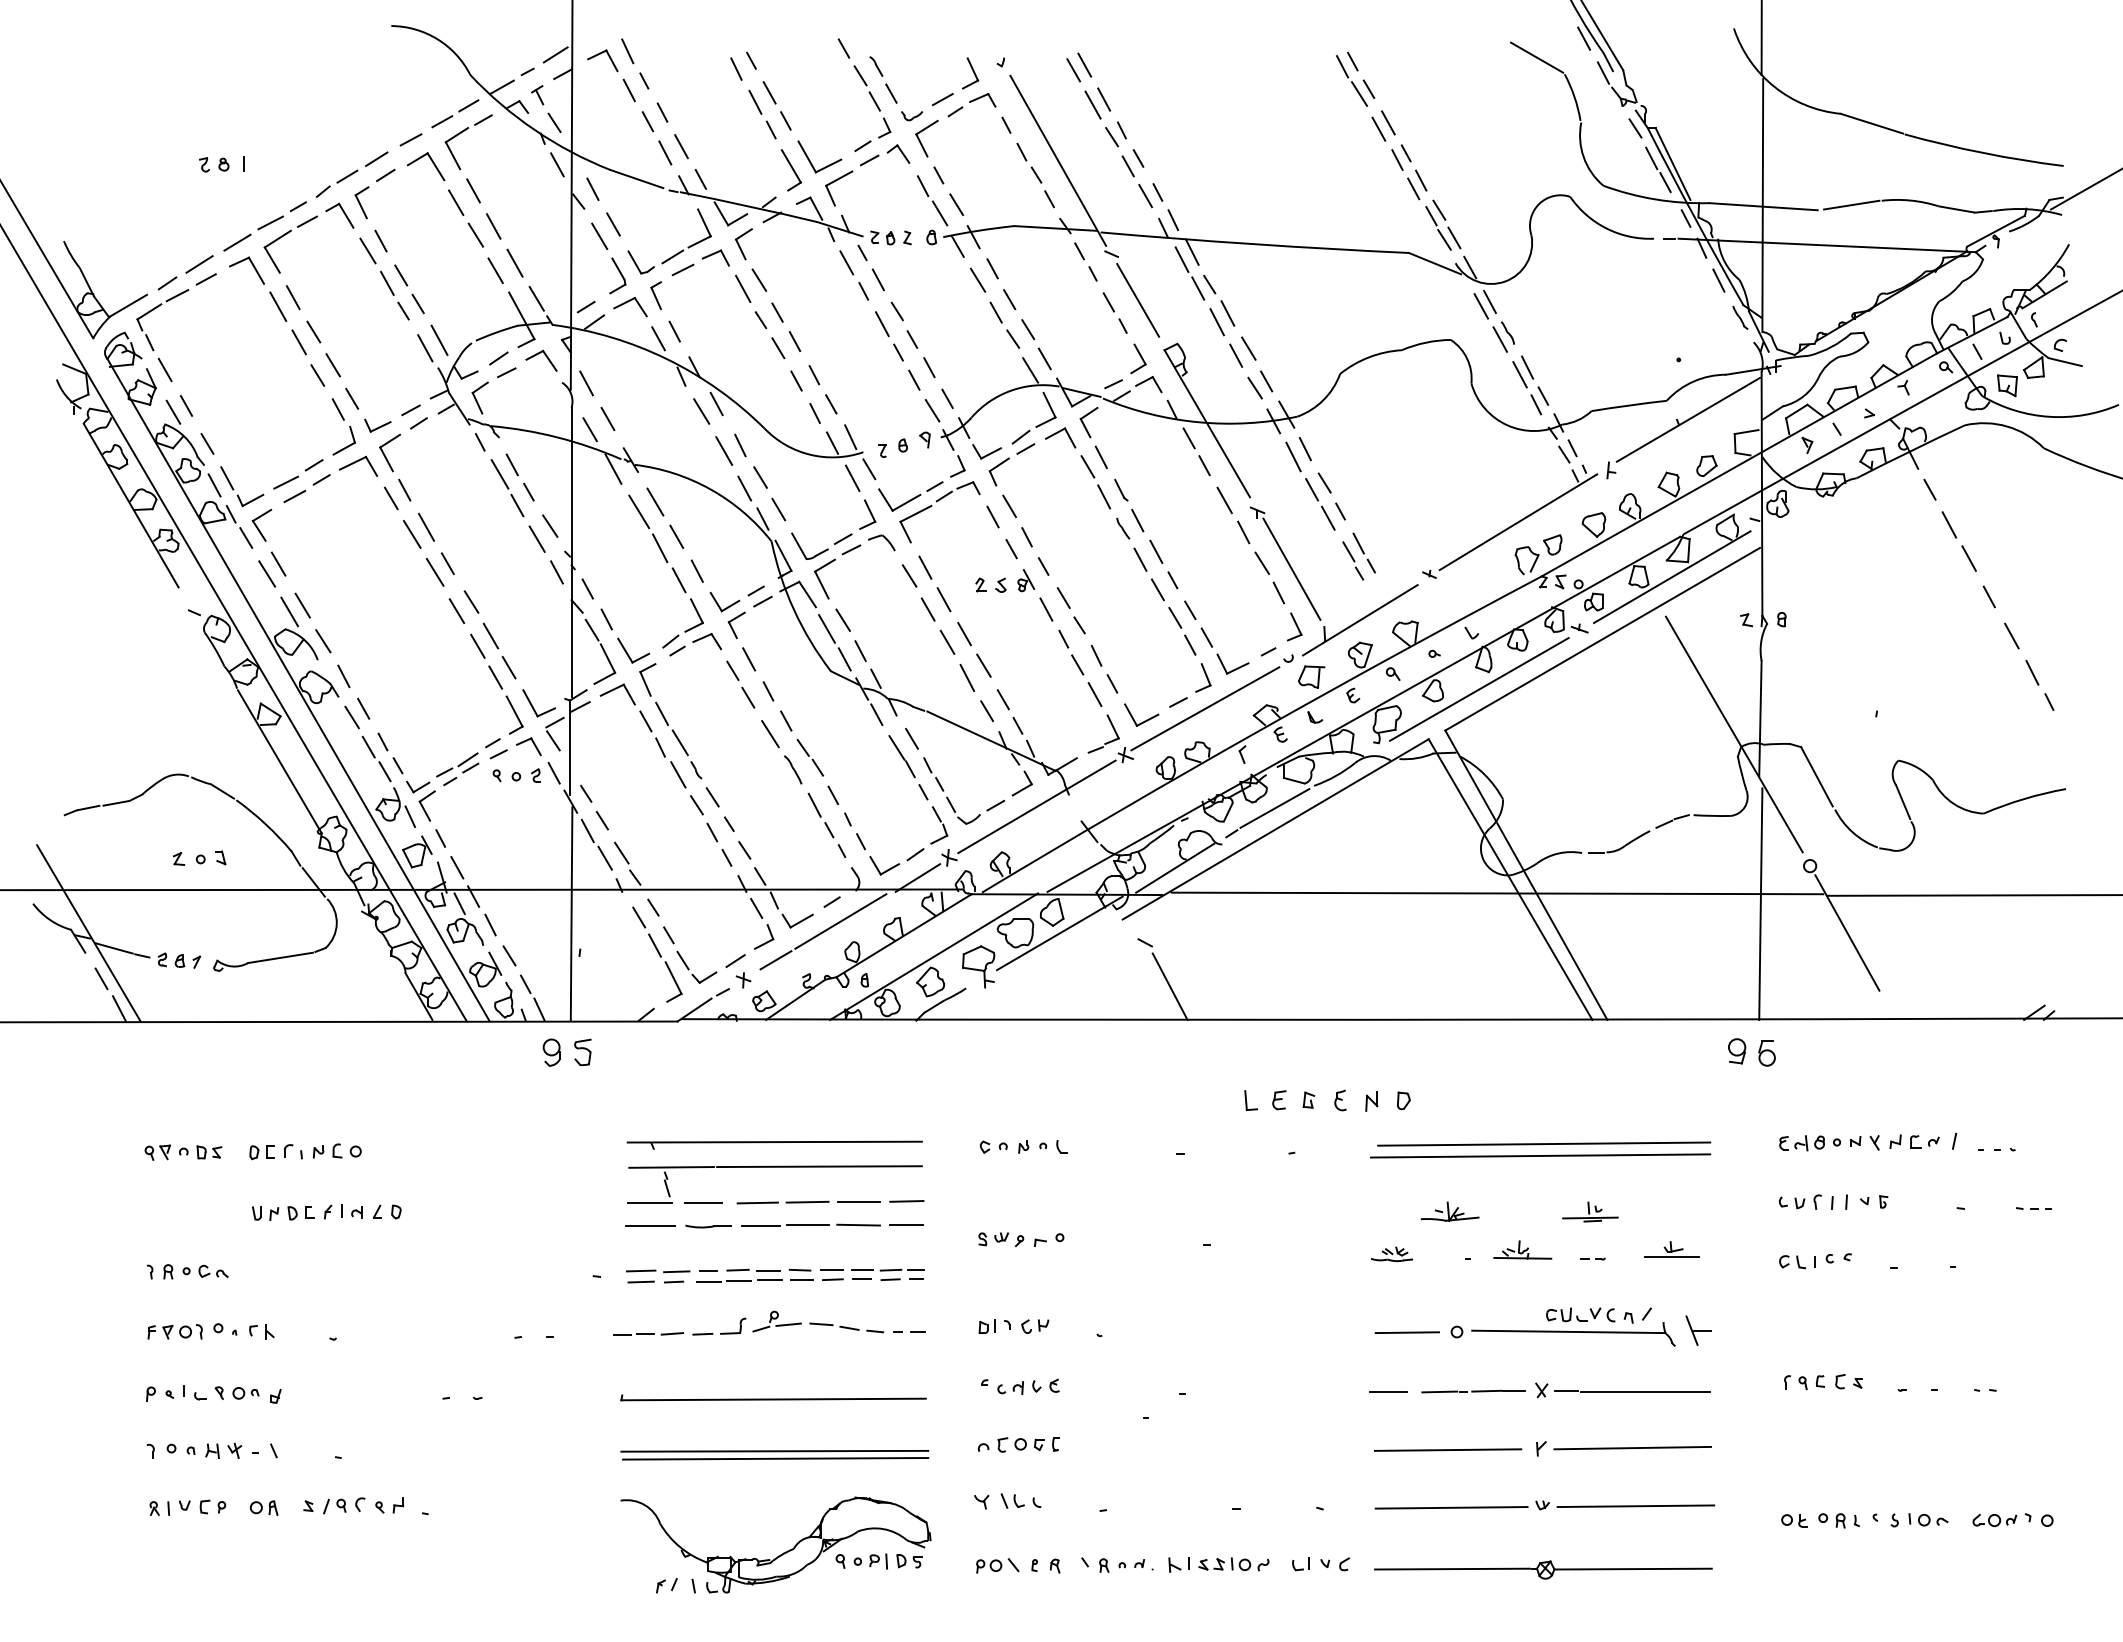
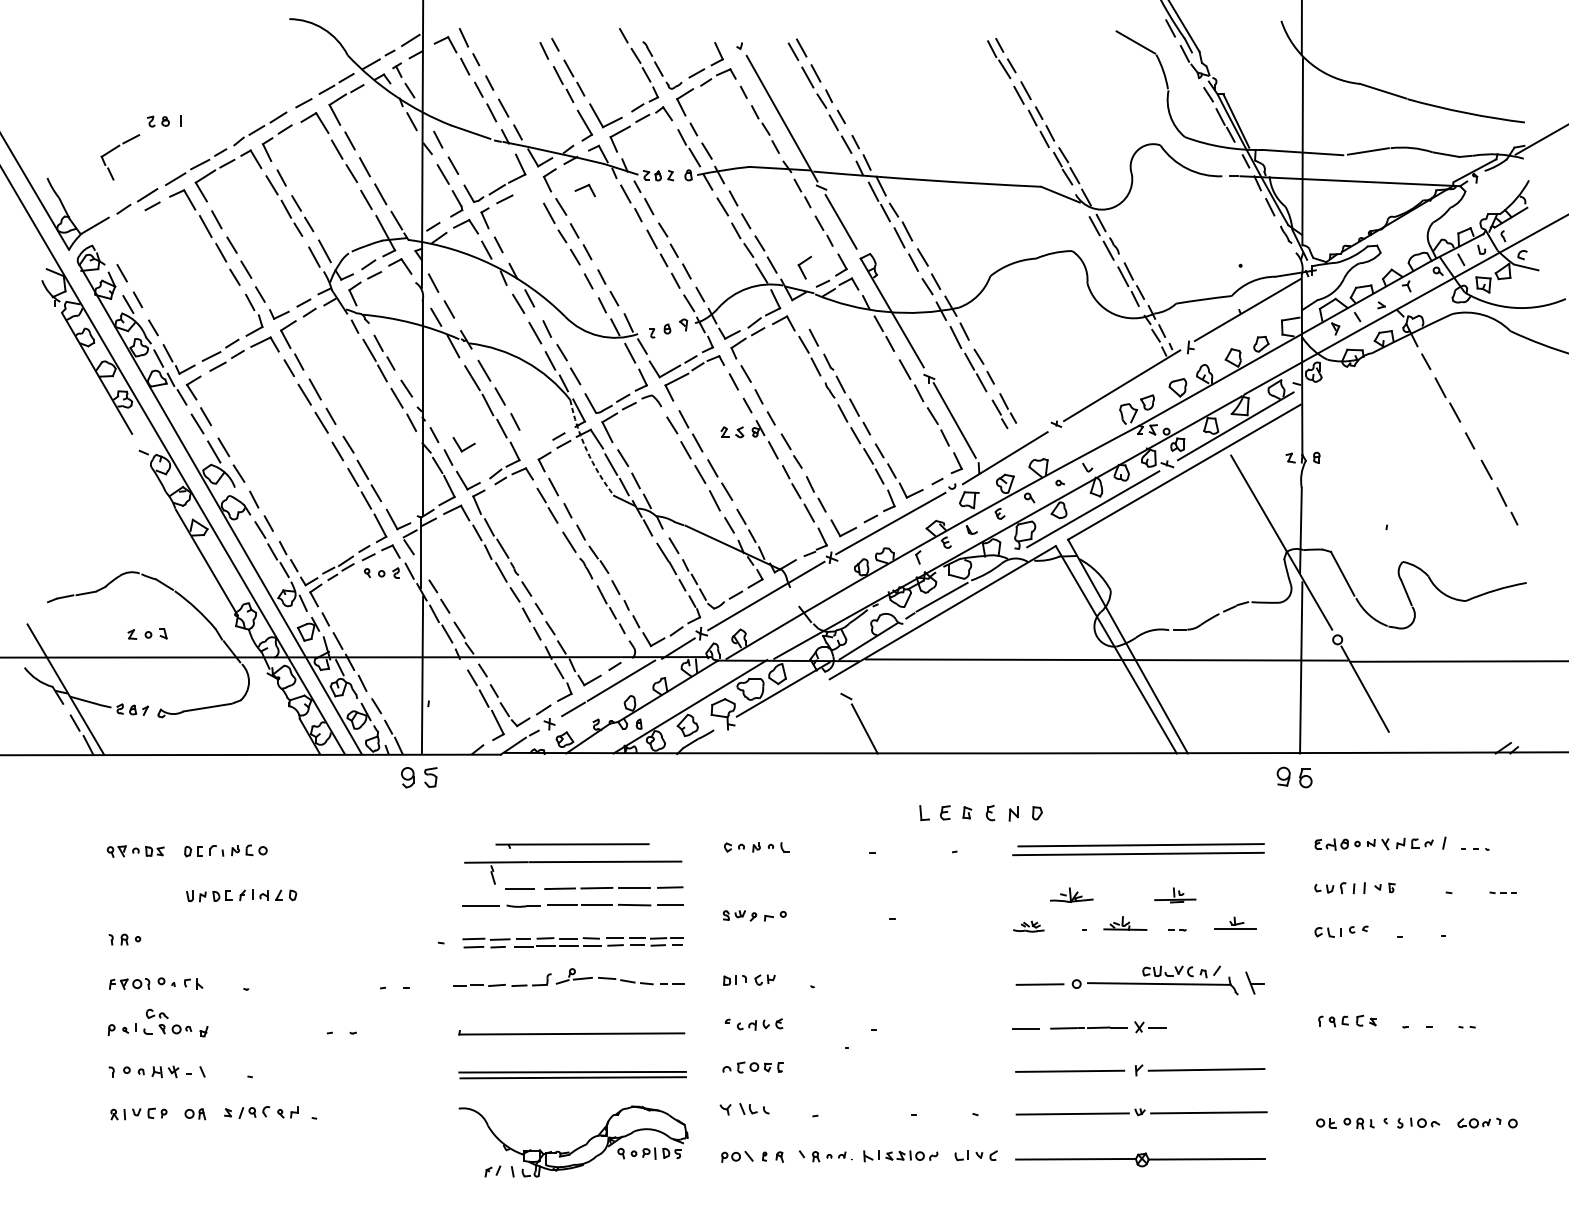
part: (715, 257) -> (584, 190), moved
part: (155, 309) -> (115, 149), moved
part: (1088, 422) -> (804, 267), moved
part: (724, 602) -> (463, 445), moved
arc: (793, 609) -> (586, 450), solid -> dashed
part: (774, 1144) -> (572, 845), size x0.7
line: (649, 1203) -> (480, 889), removed
part: (213, 1270) -> (157, 1013), moved
line: (1645, 1391) -> (1216, 1028), removed

